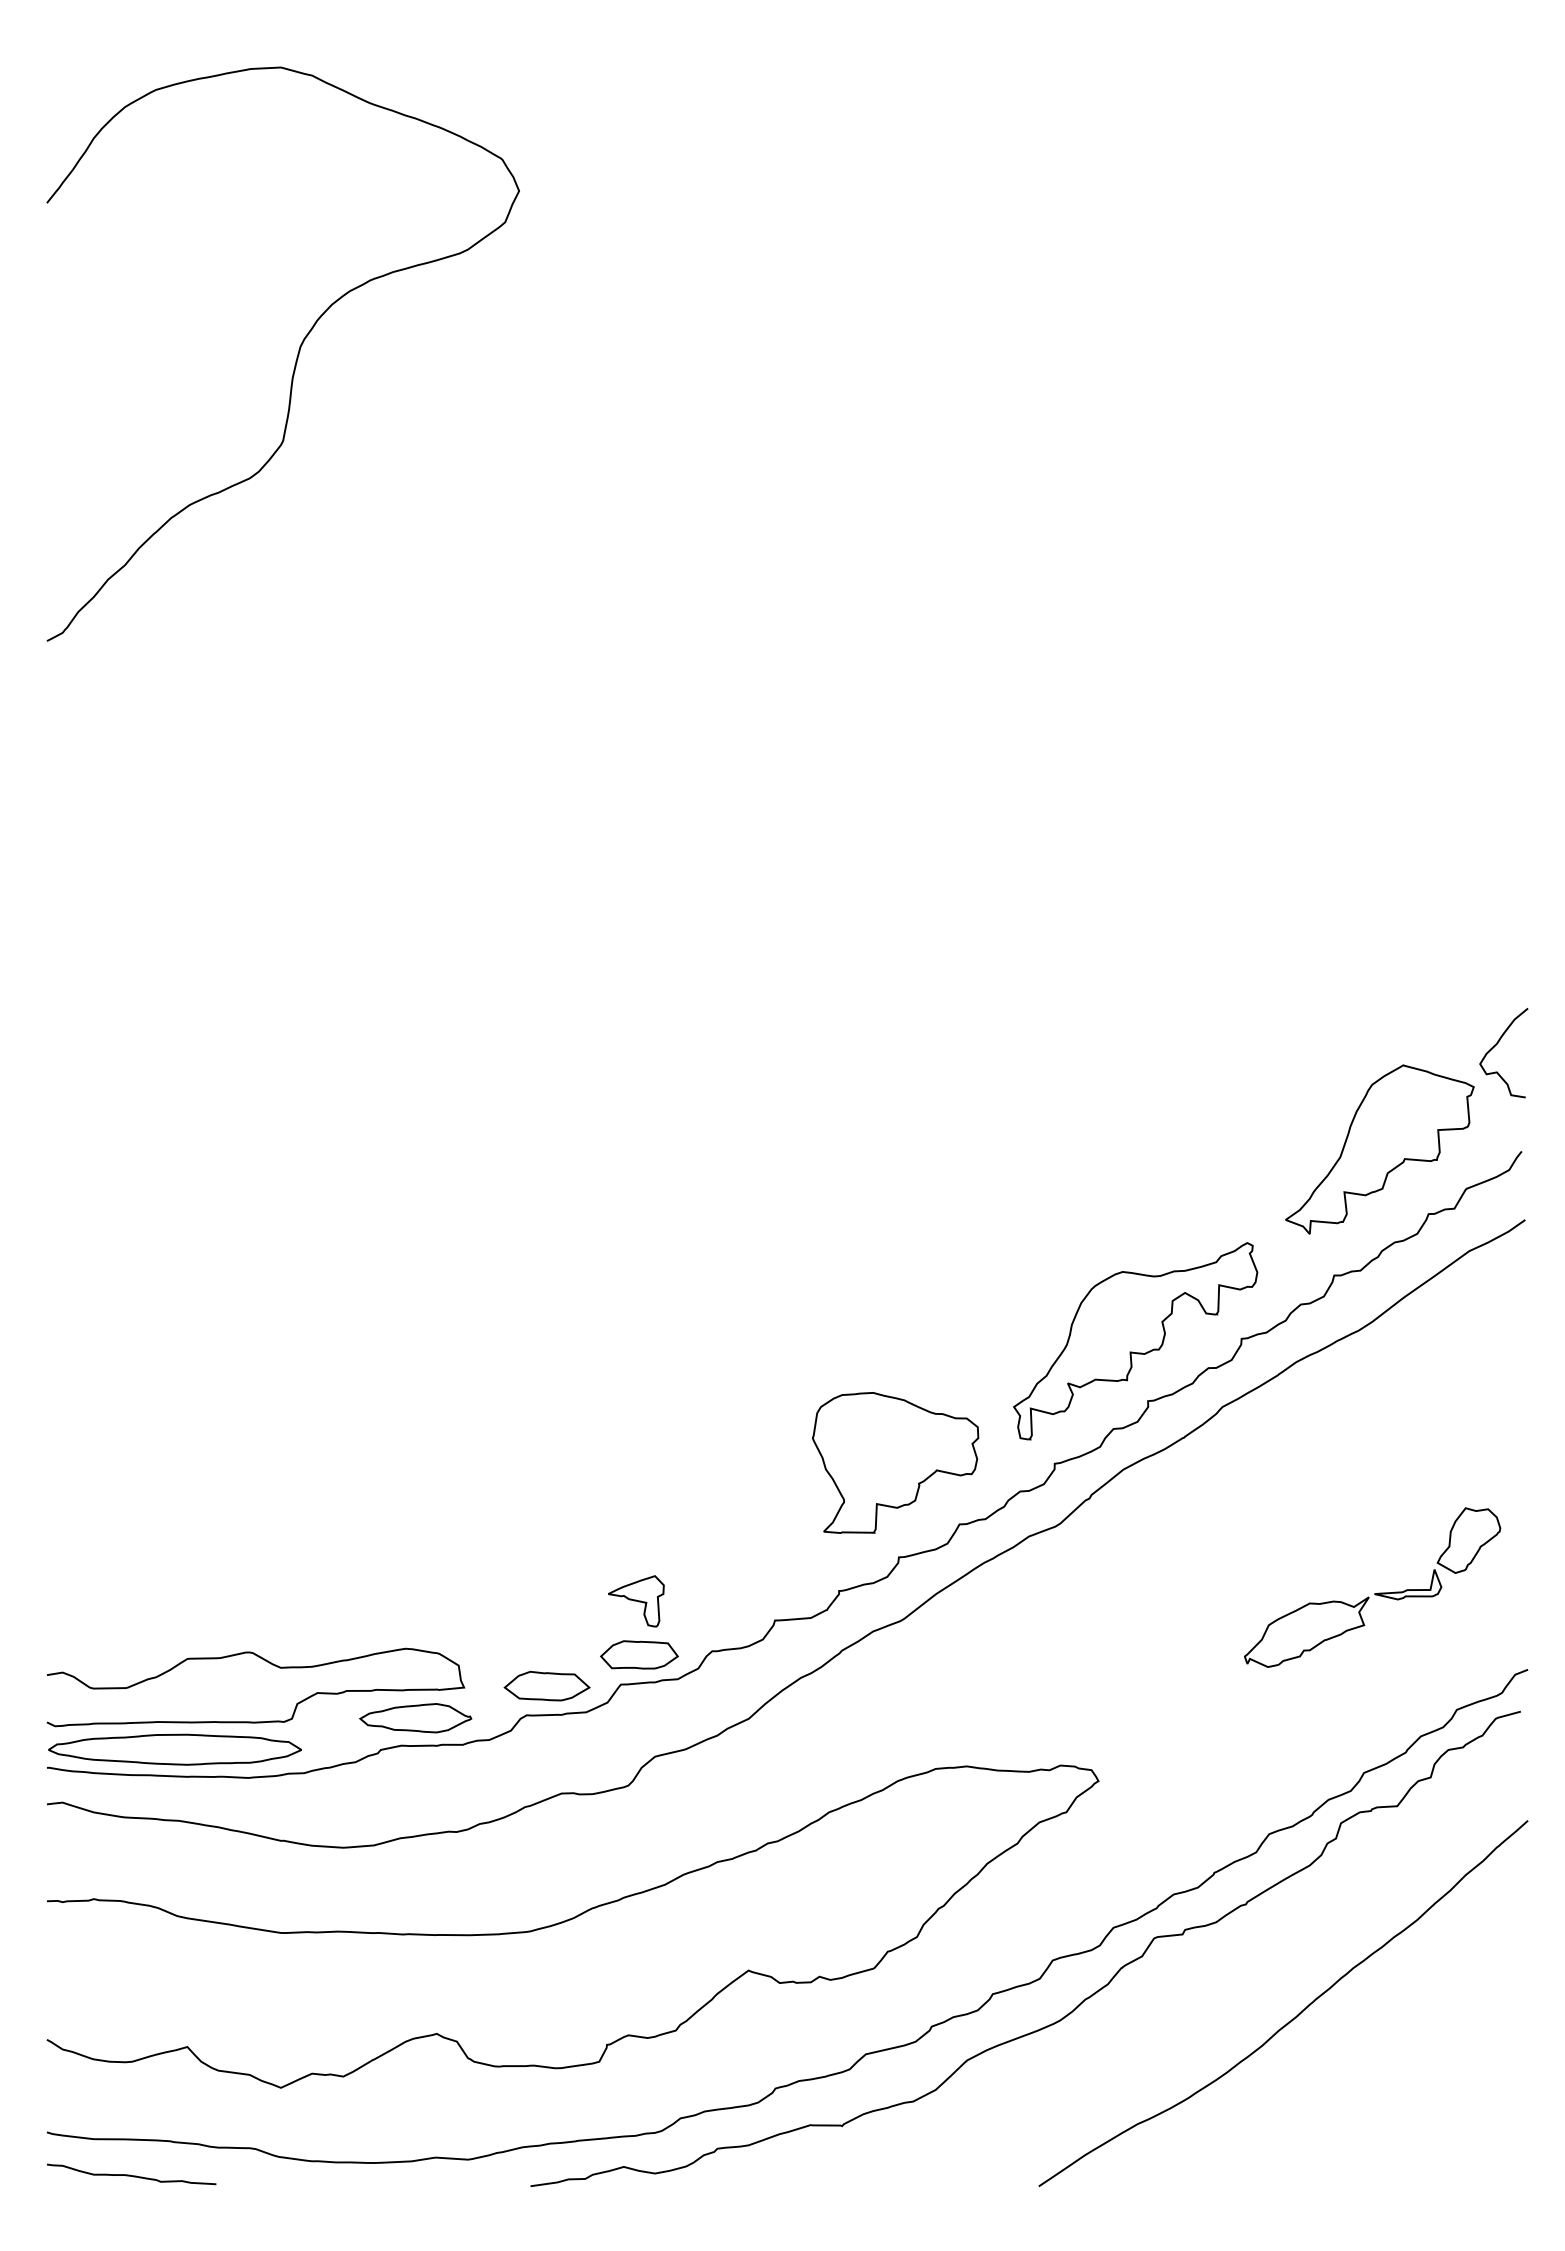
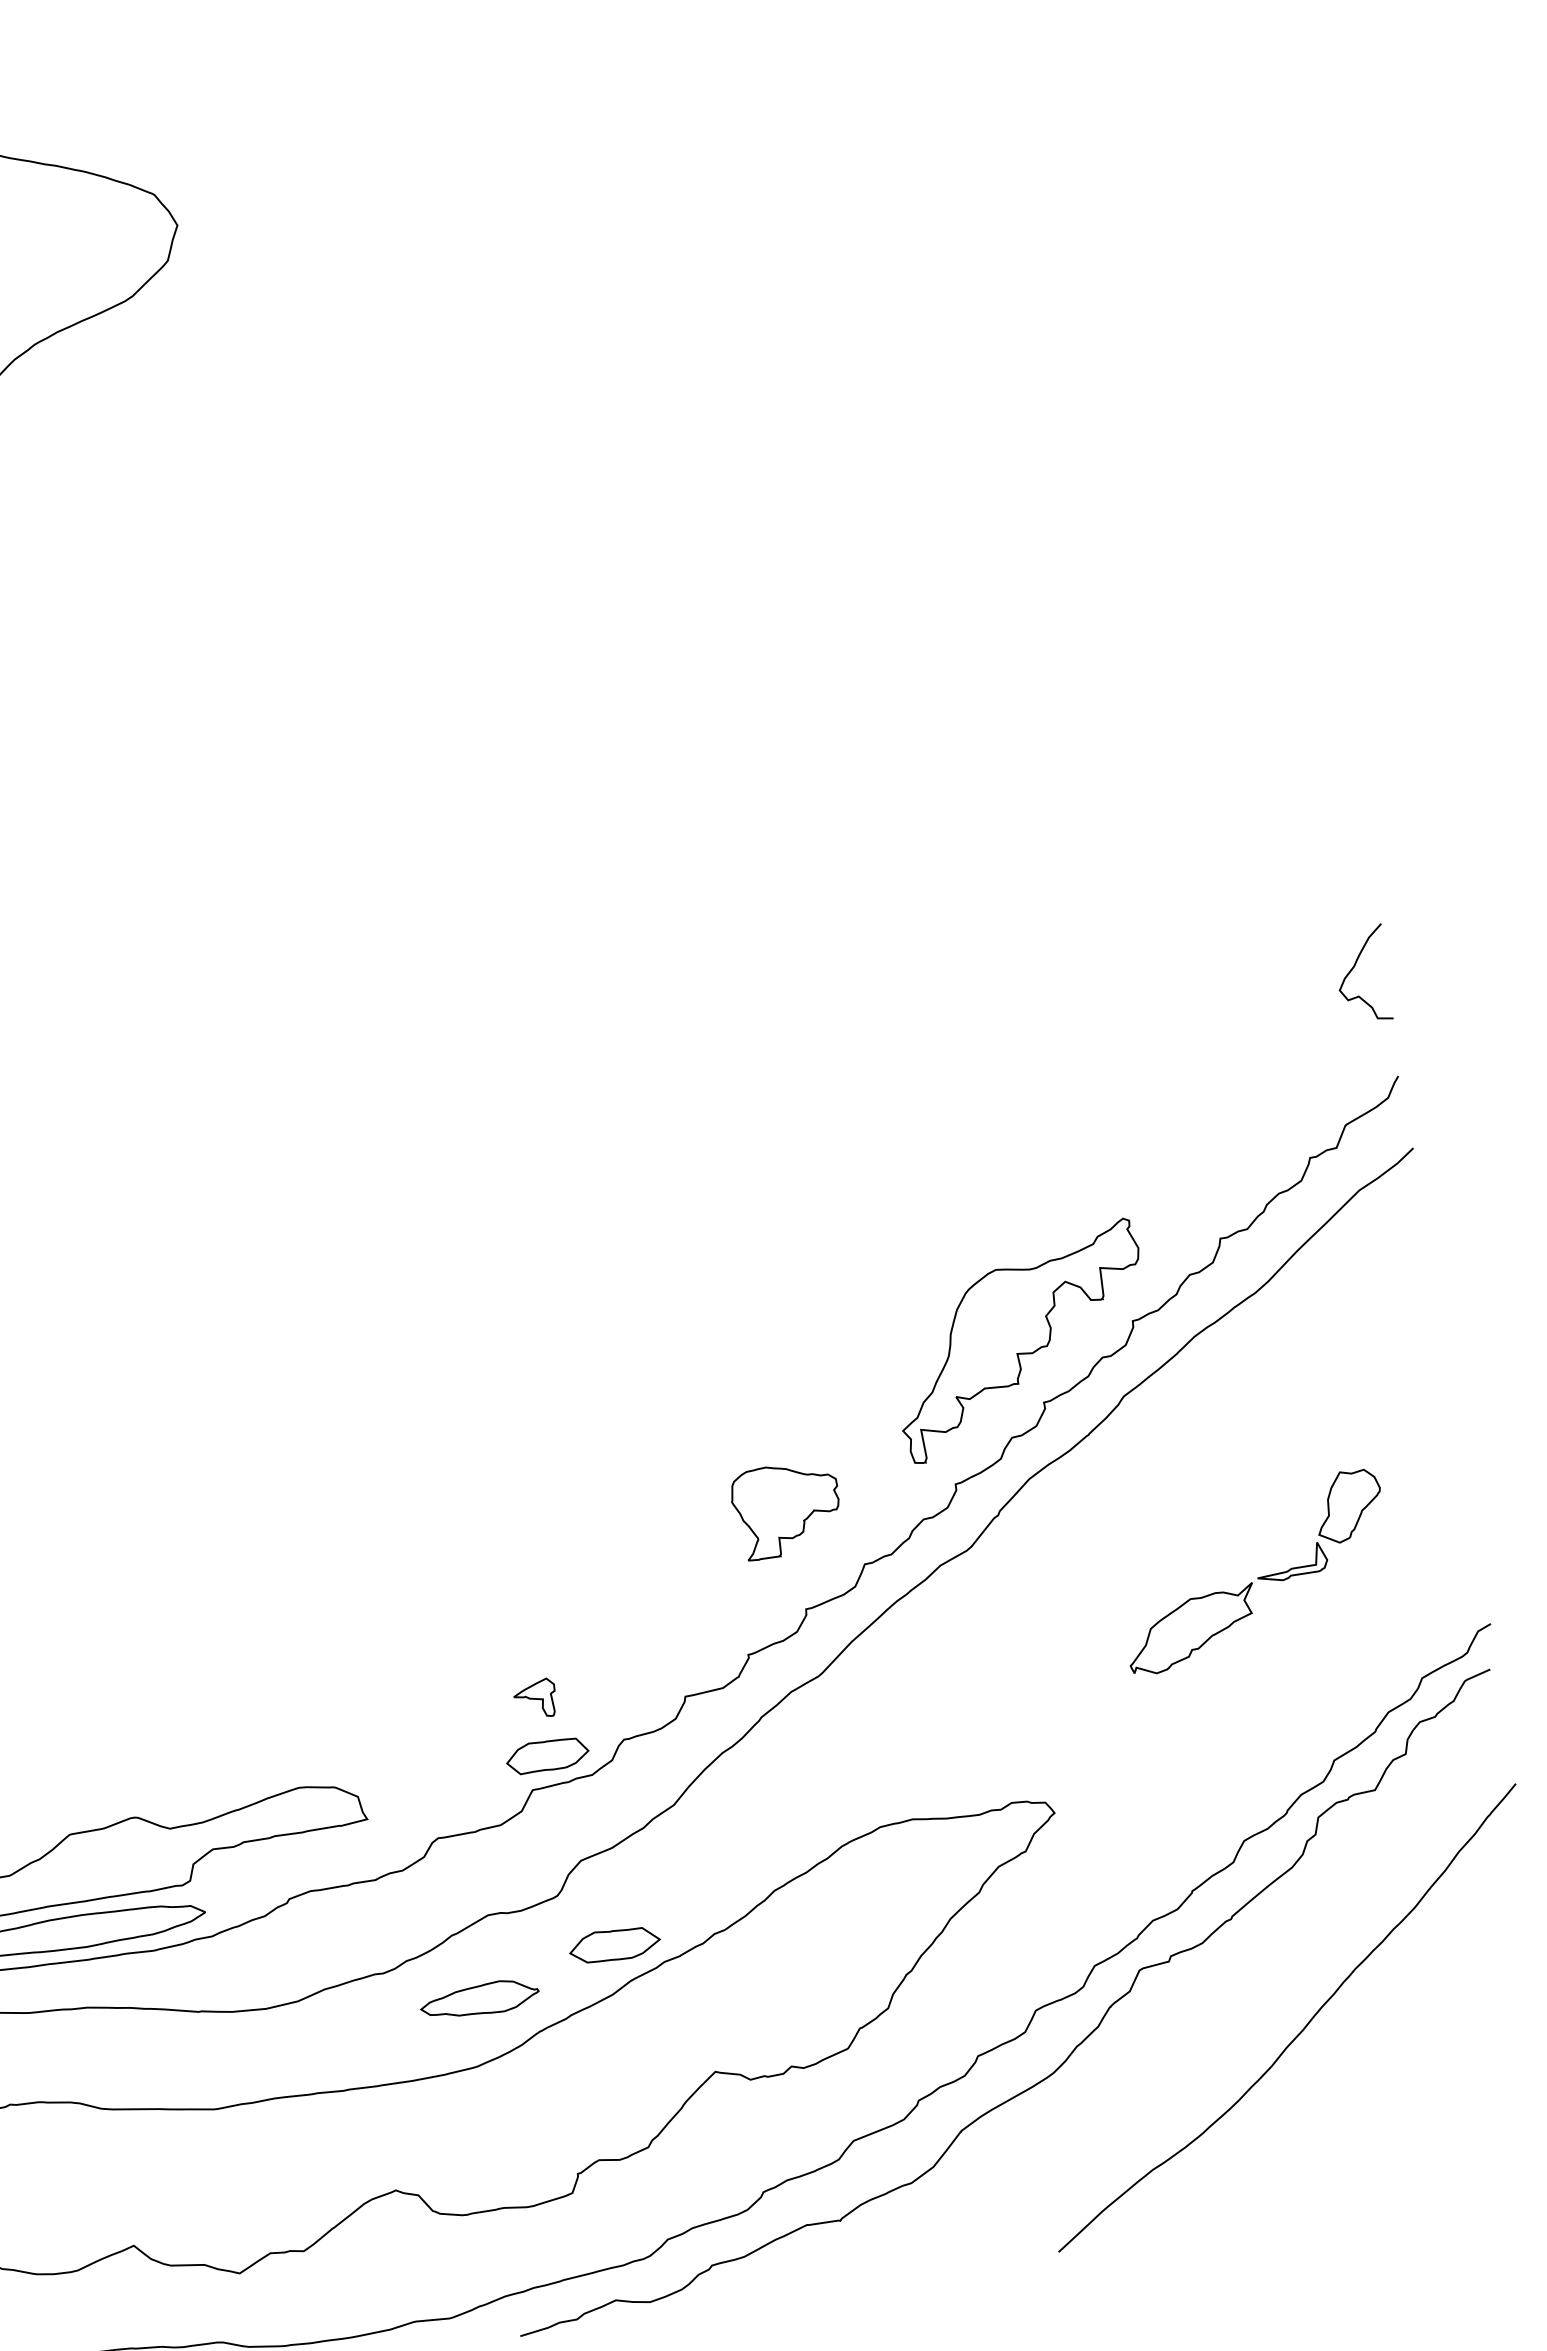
part: (1379, 1149) -> (1247, 1097), removed
part: (895, 1462) -> (786, 1509), size x0.6
part: (1374, 1593) -> (1257, 1577), moved
part: (636, 1601) -> (535, 1699), size x0.7
part: (546, 1685) -> (614, 1944), moved
part: (415, 1718) -> (479, 2000), moved

